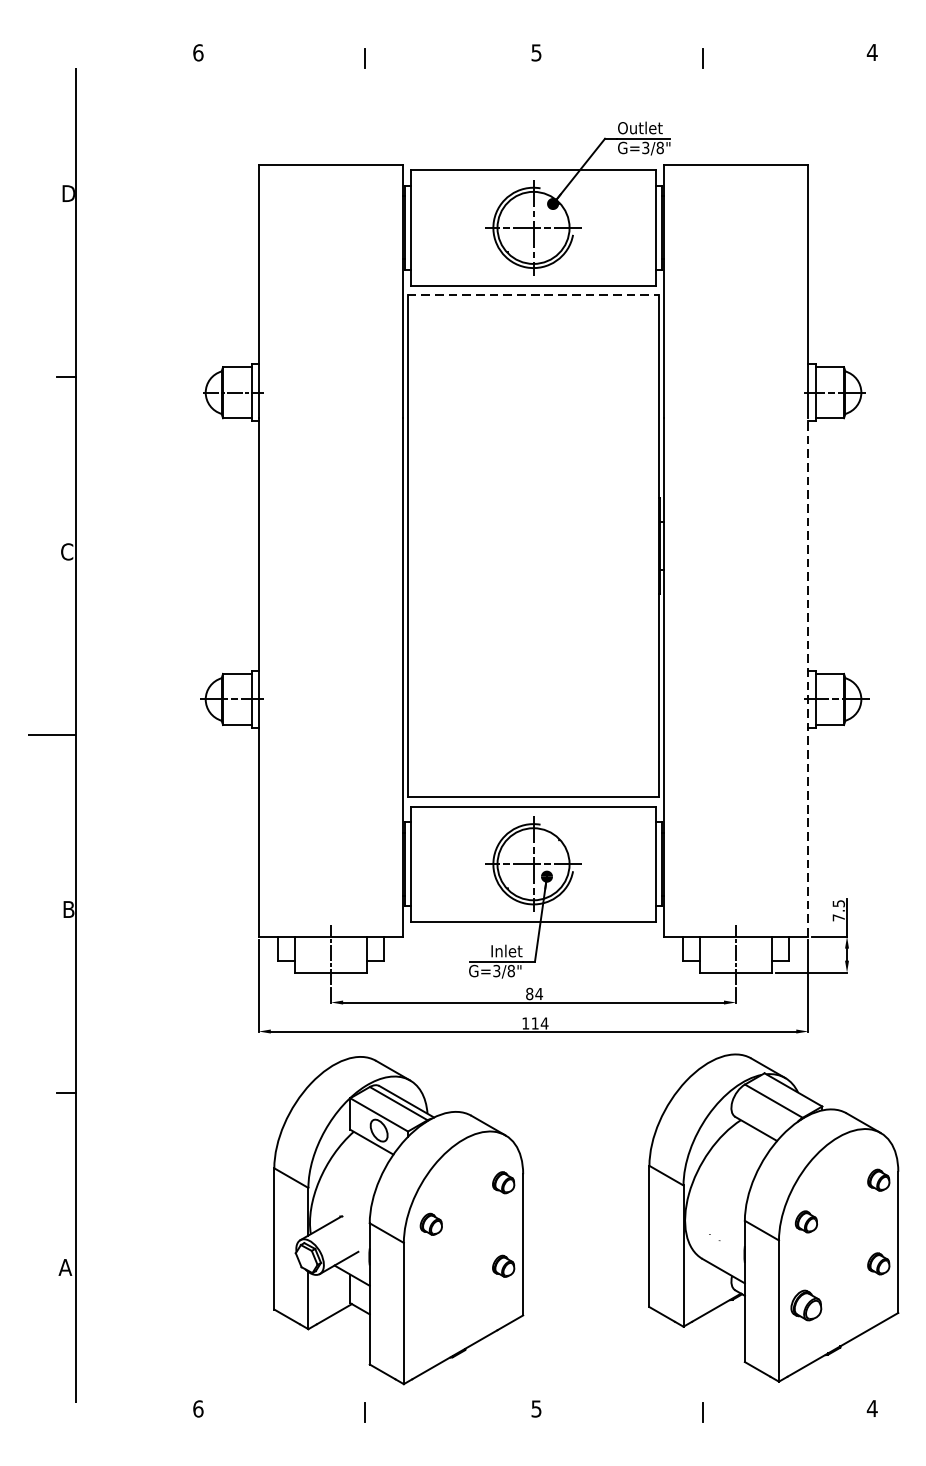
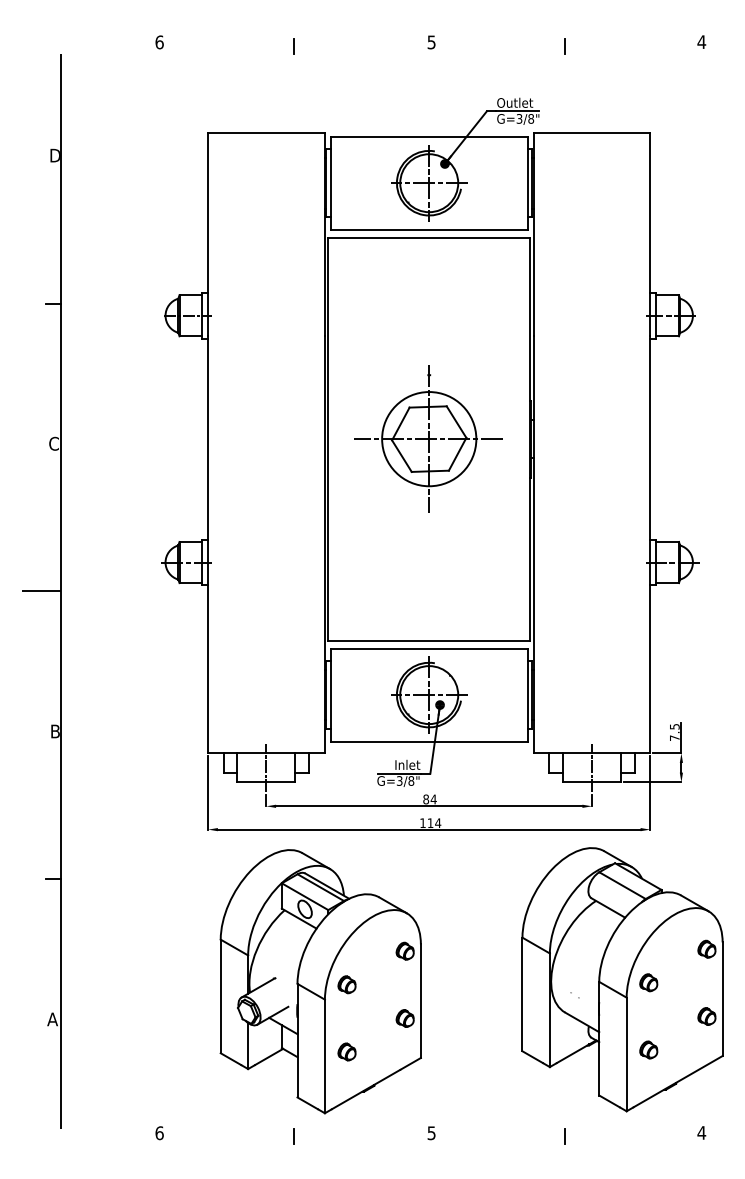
line: (533, 295) -> (429, 237), dashed -> solid
part: (532, 545) -> (428, 438), added
line: (808, 677) -> (650, 544), dashed -> solid
part: (806, 1304) -> (648, 1049), size x0.71
part: (430, 1307) -> (346, 1051), added

